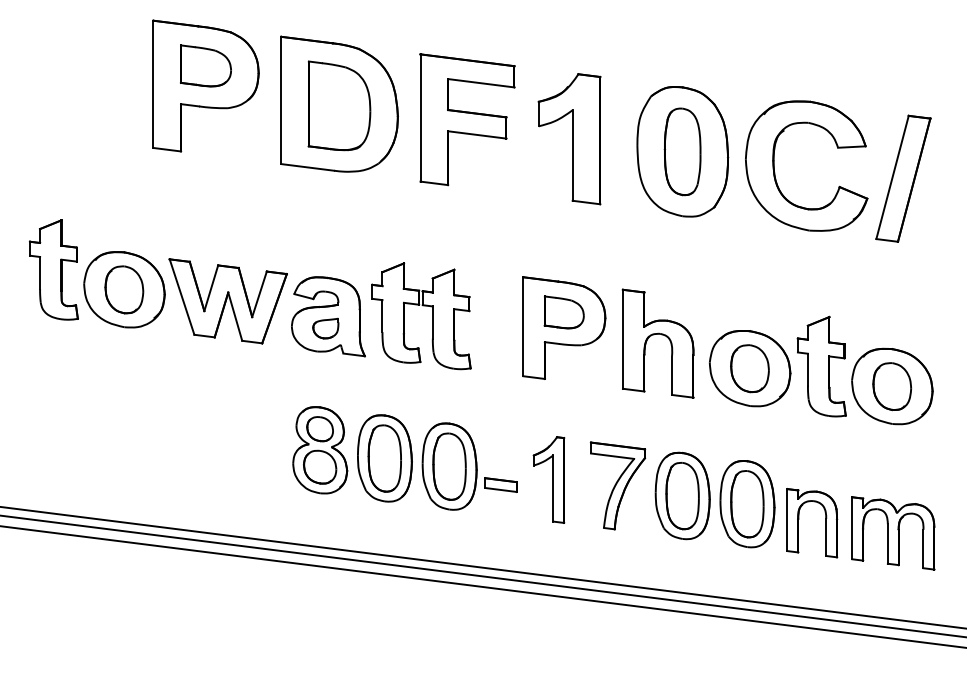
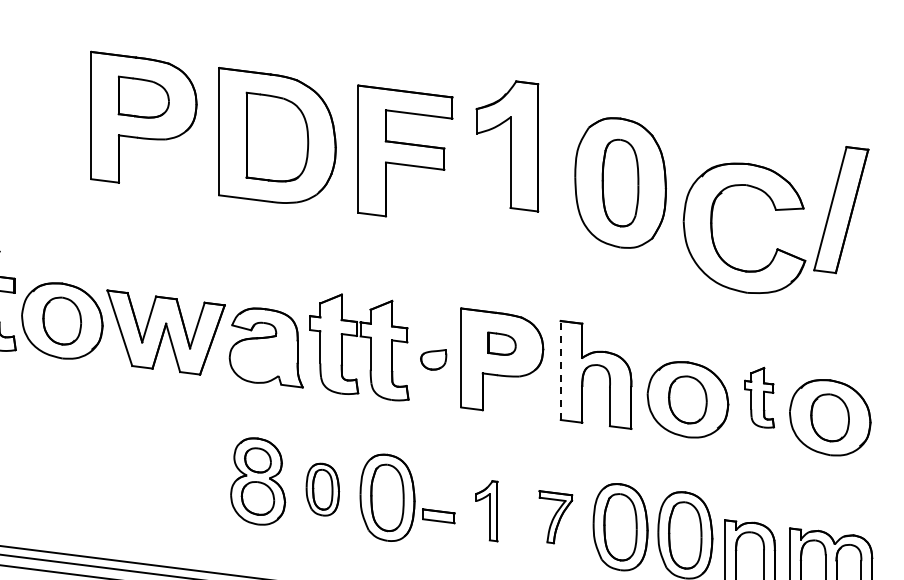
part: (569, 139) -> (507, 146), moved
part: (775, 172) -> (713, 234), moved
part: (563, 312) -> (501, 343), size x0.7
part: (325, 328) -> (433, 359), moved
line: (622, 338) -> (560, 369), solid -> dashed
part: (821, 366) -> (759, 397), size x0.6
part: (384, 458) -> (322, 489), size x0.6
part: (548, 479) -> (486, 510), size x0.7
part: (617, 485) -> (555, 516), size x0.6

